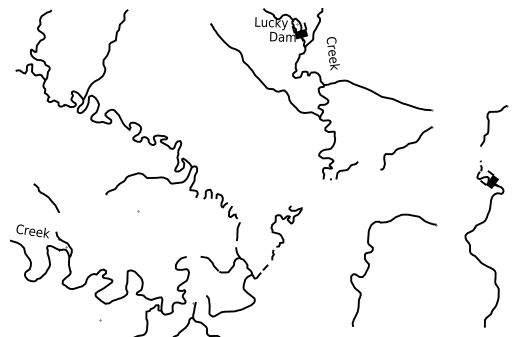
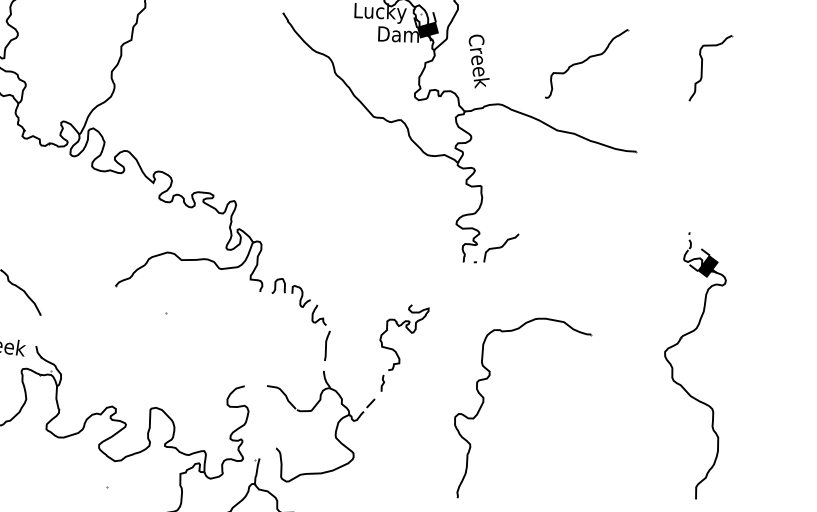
part: (494, 125) -> (711, 67), moved
part: (406, 148) -> (586, 64), moved
part: (470, 243) -> (673, 364), moved
part: (369, 267) -> (484, 403), moved

